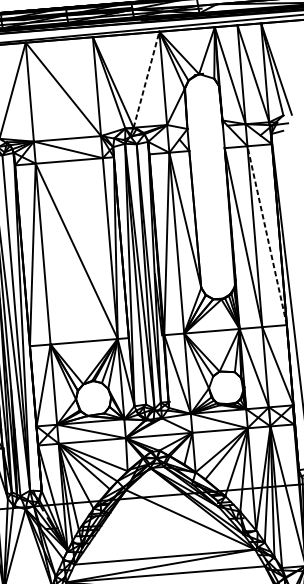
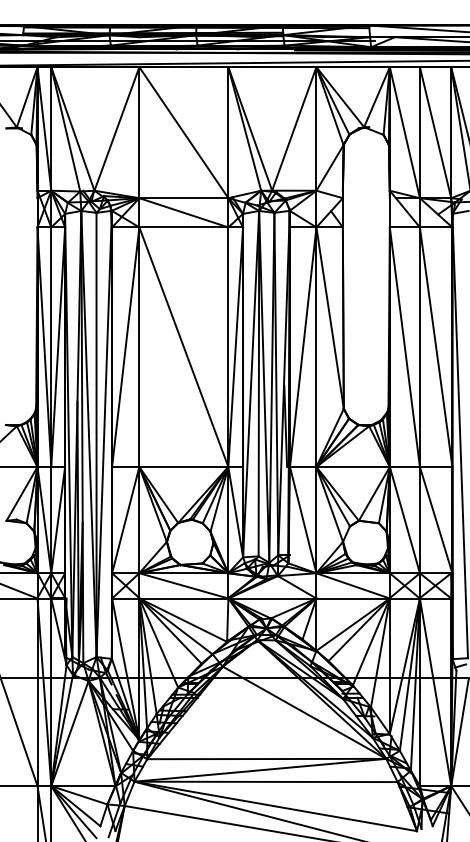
line: (146, 79) -> (294, 128), dashed -> solid
line: (267, 235) -> (436, 347), dashed -> solid

